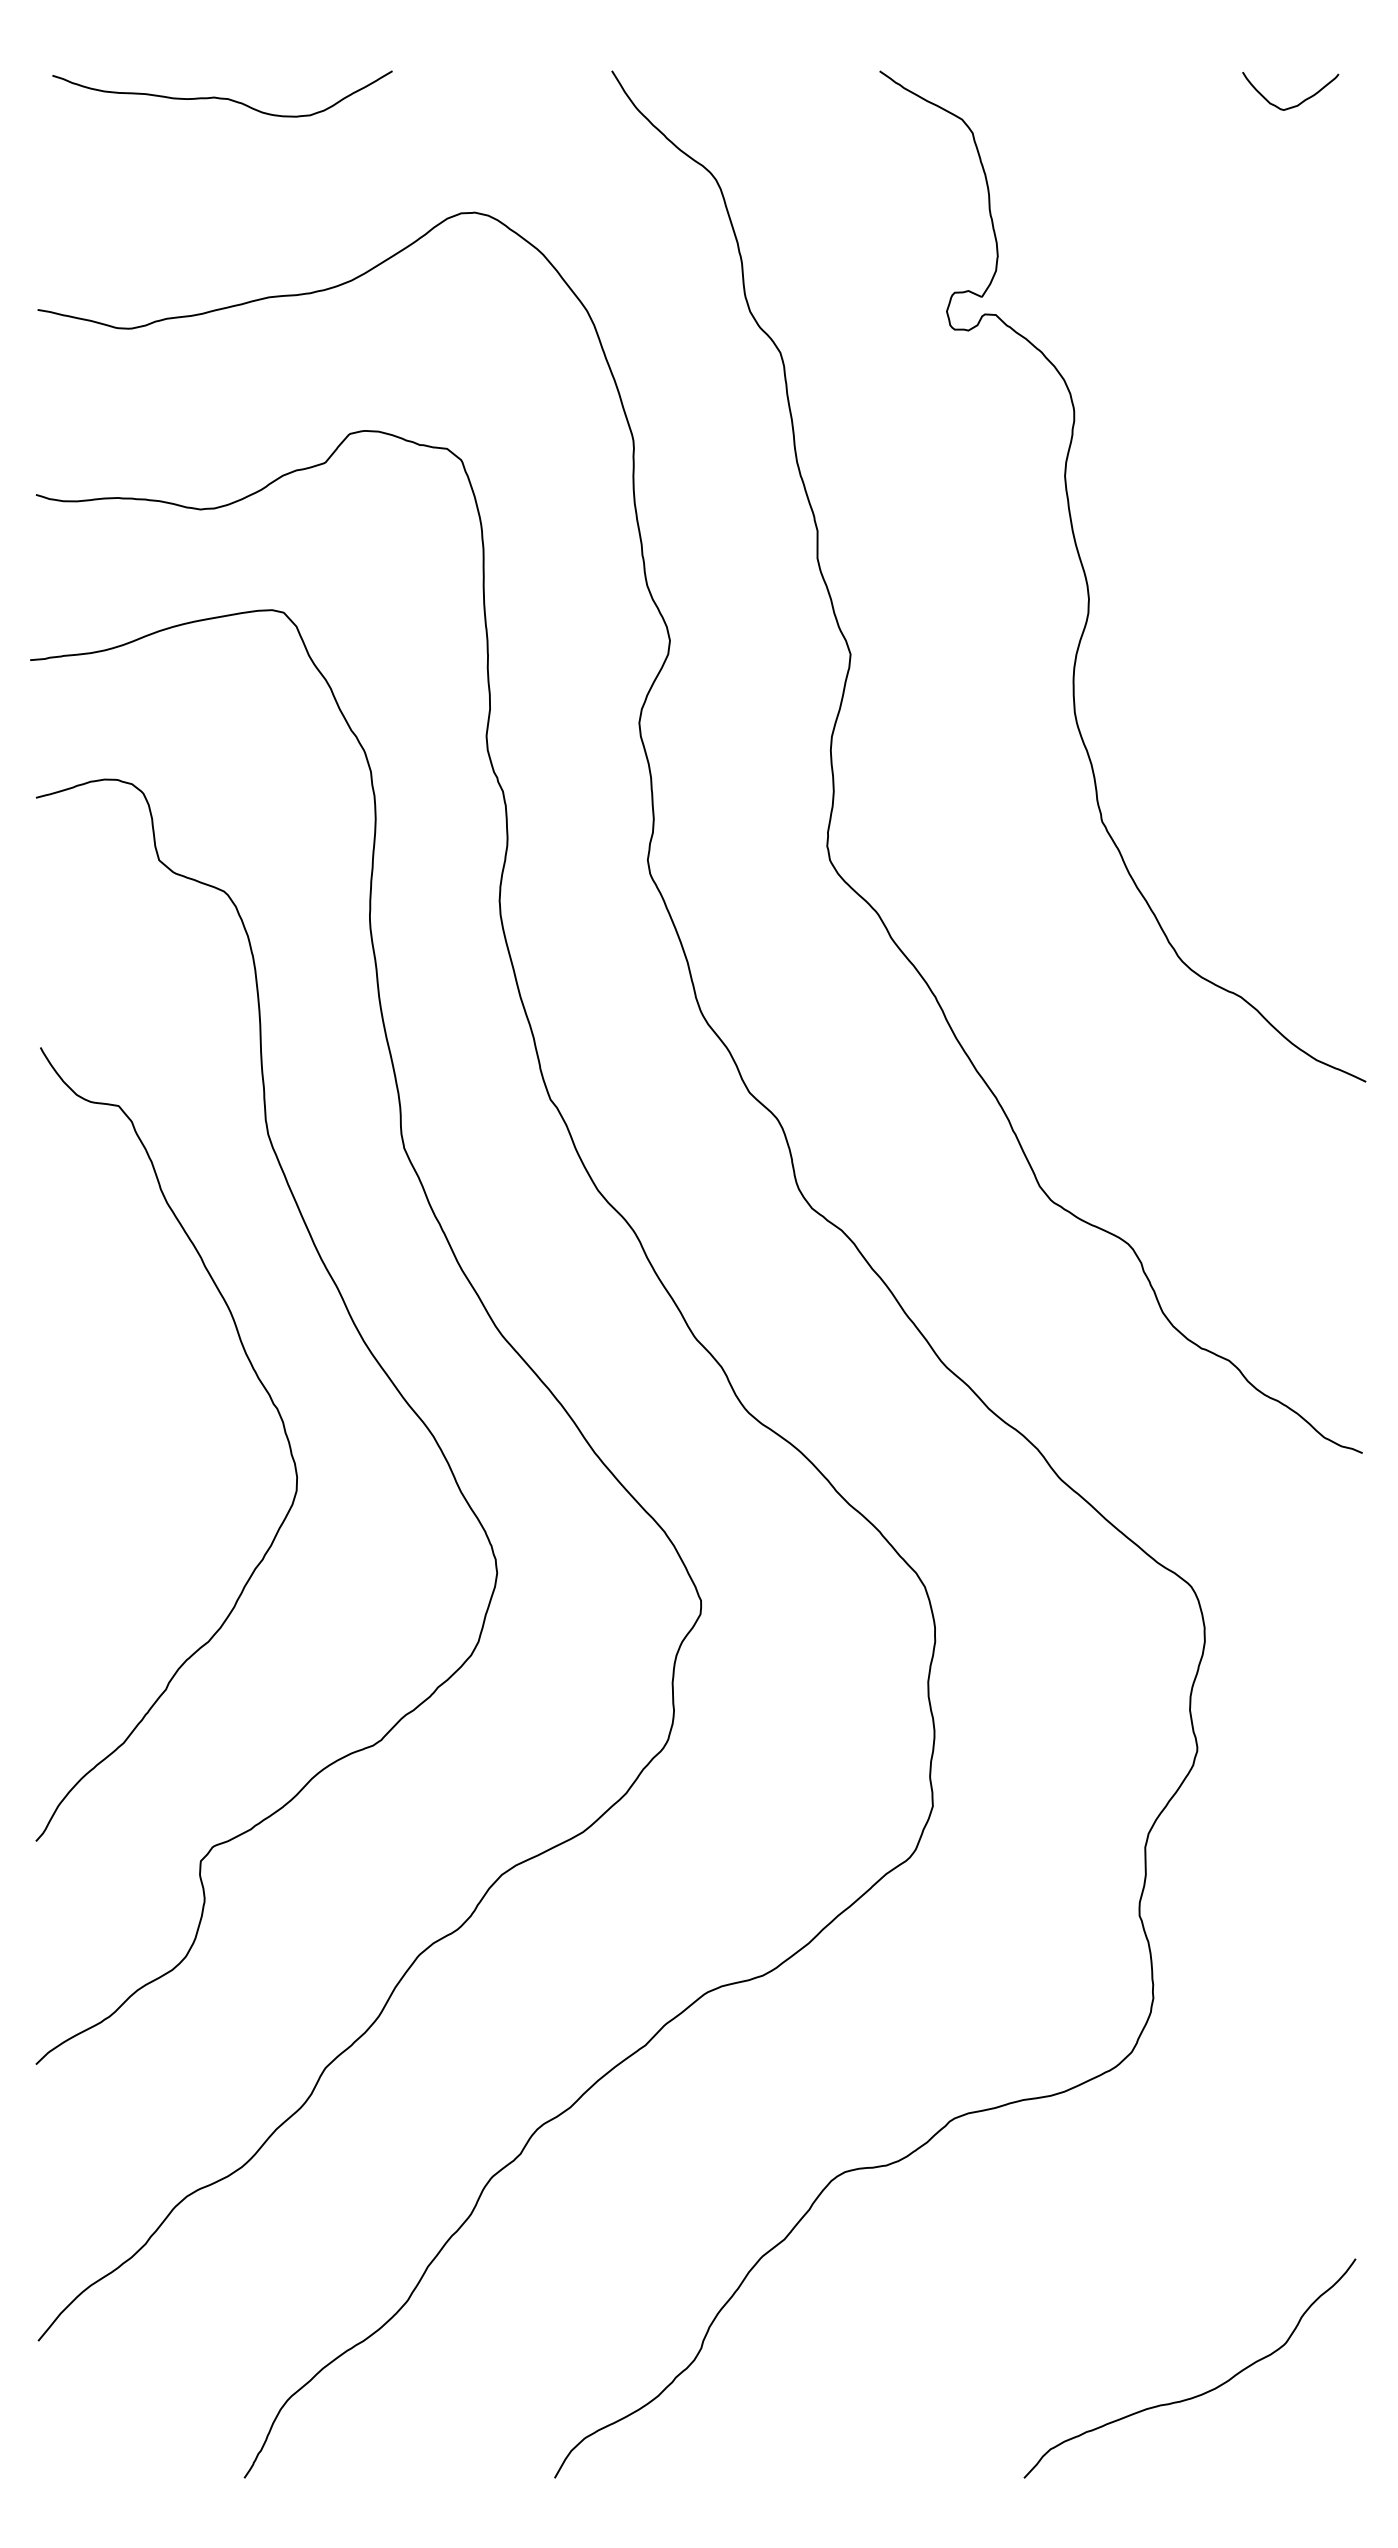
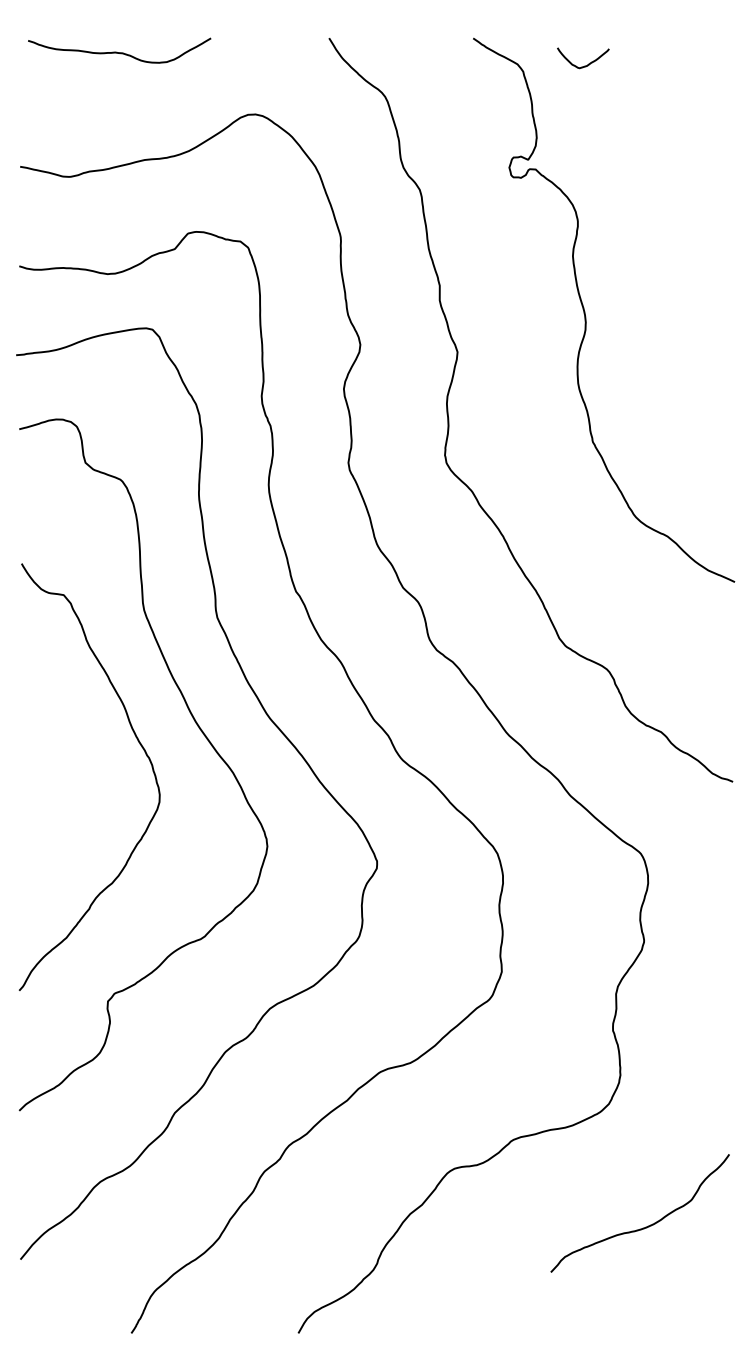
curve: (1300, 101) -> (588, 63), moved
curve: (1199, 2392) -> (645, 1226), moved

